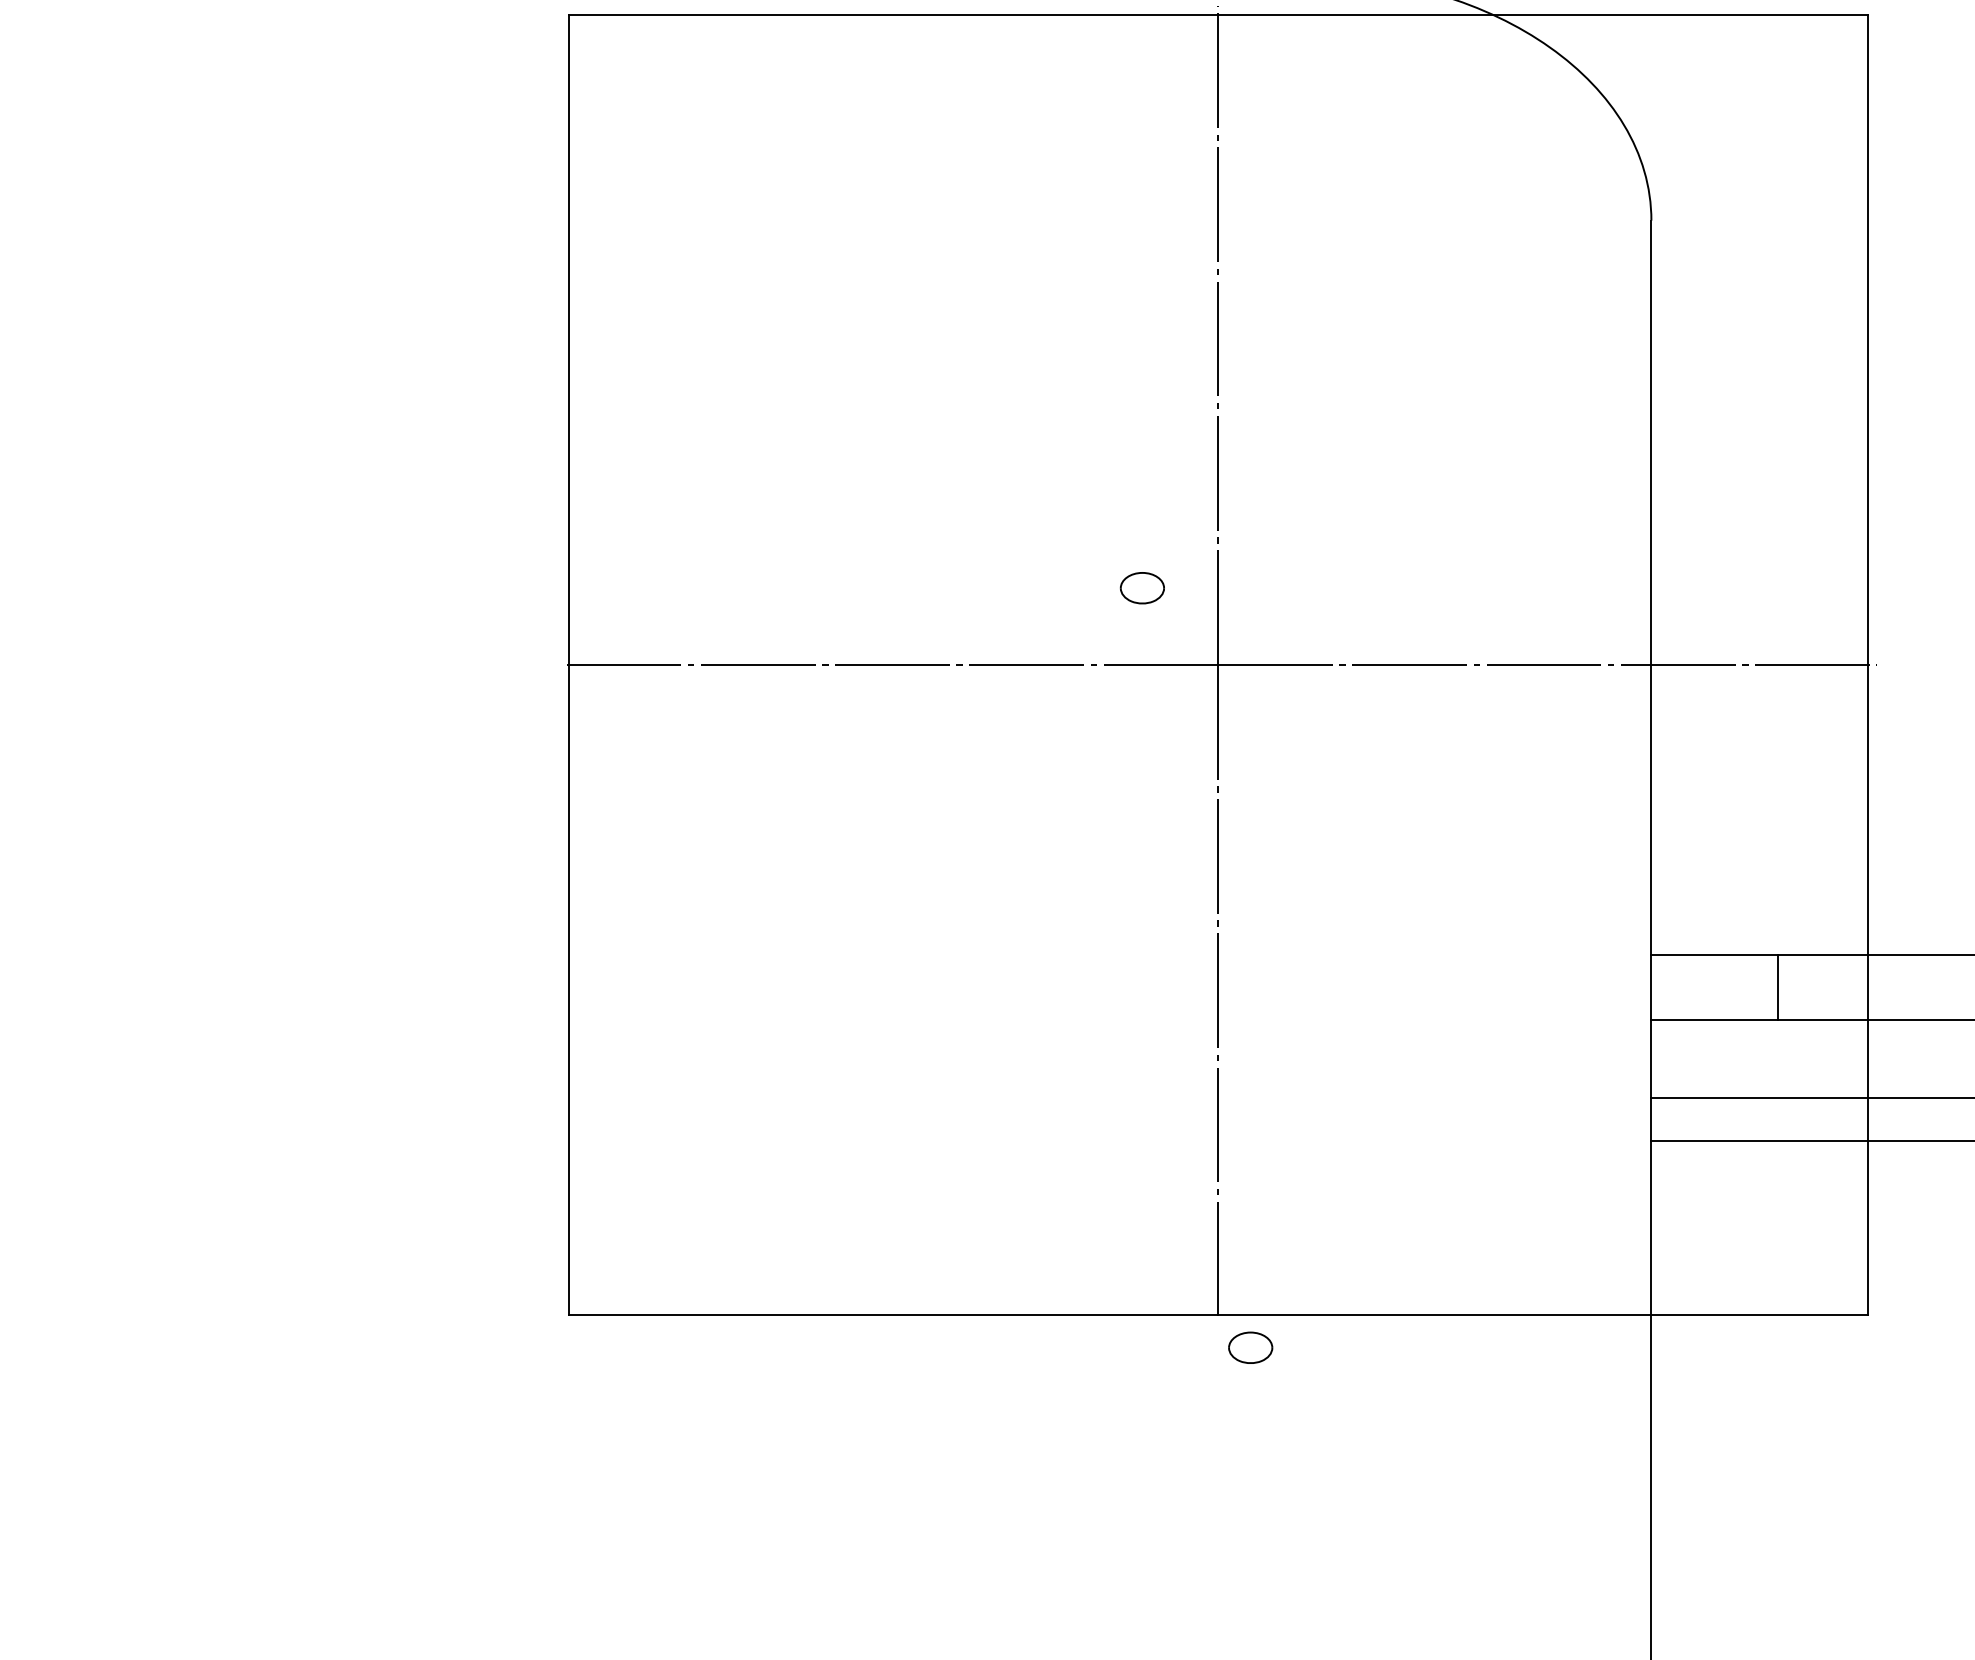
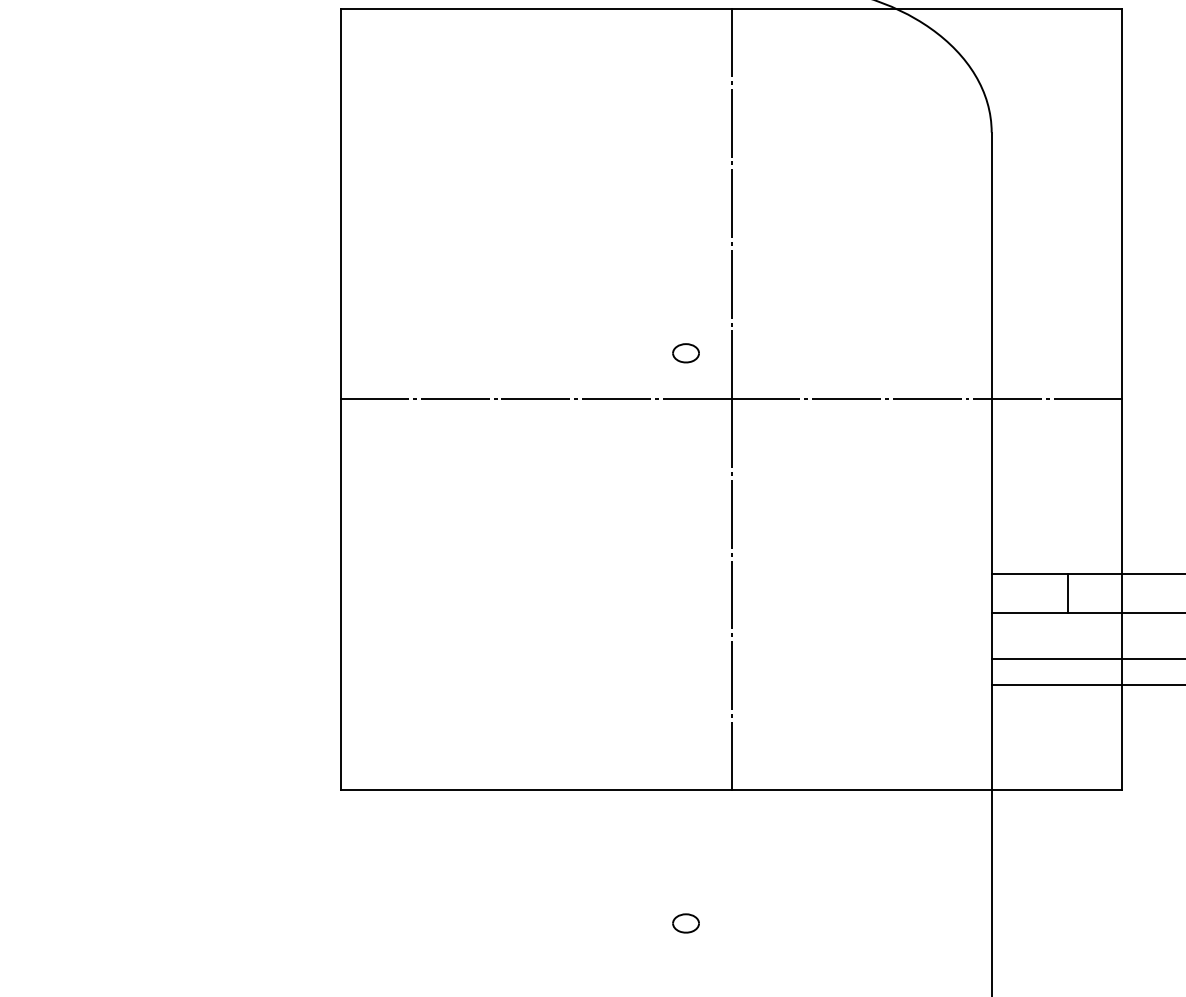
part: (1249, 1347) -> (685, 923), moved

